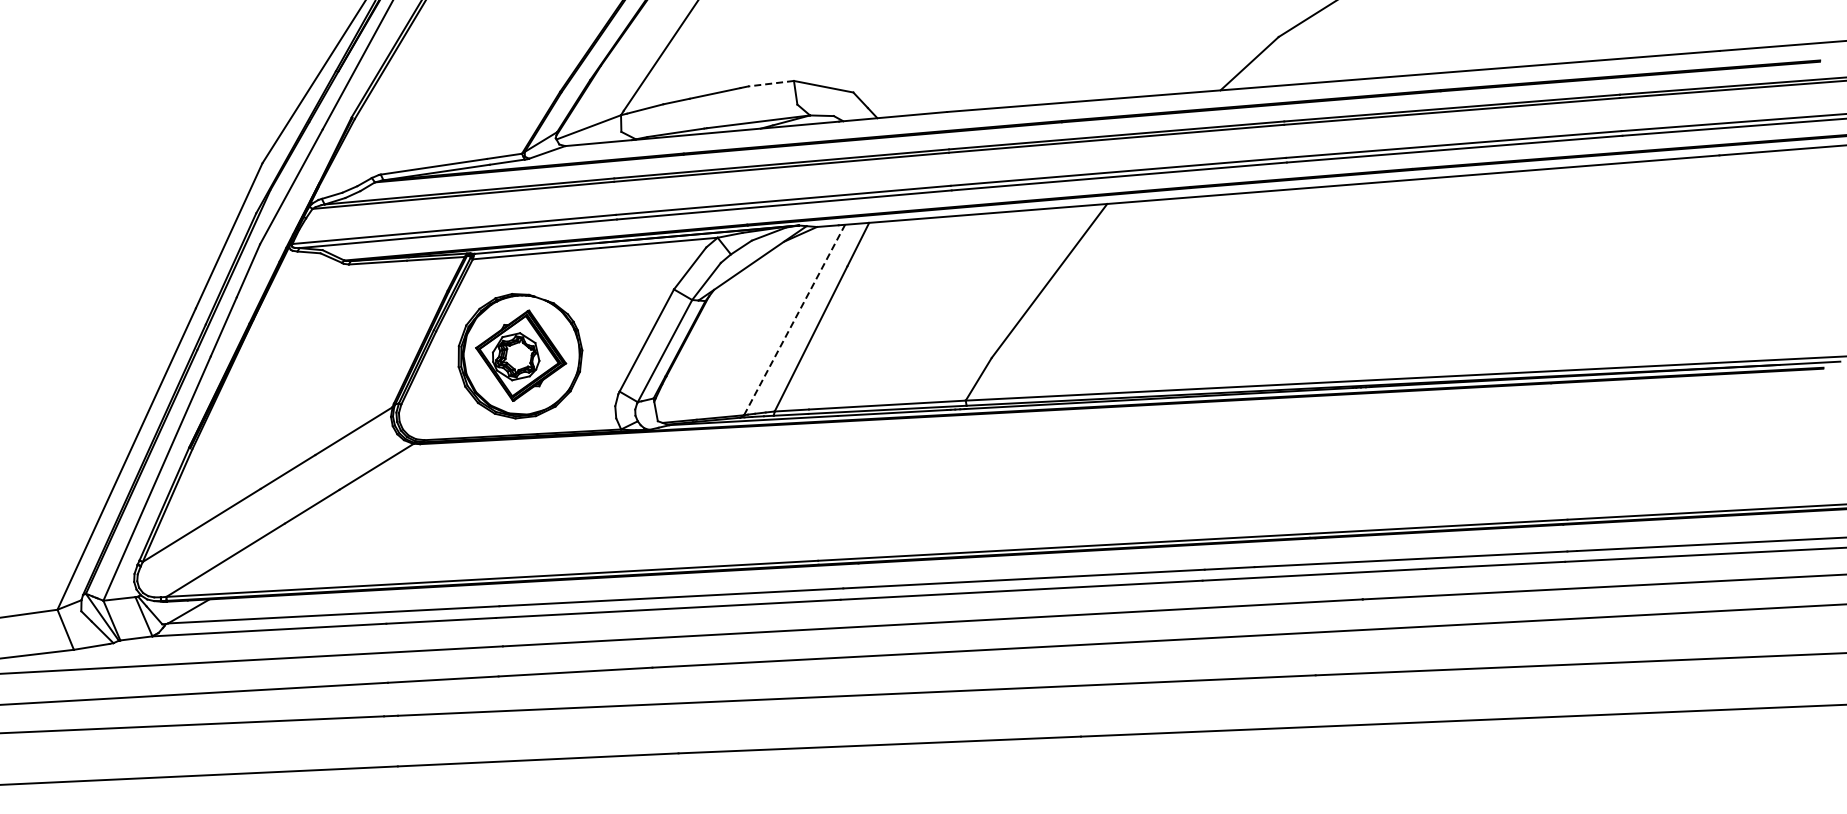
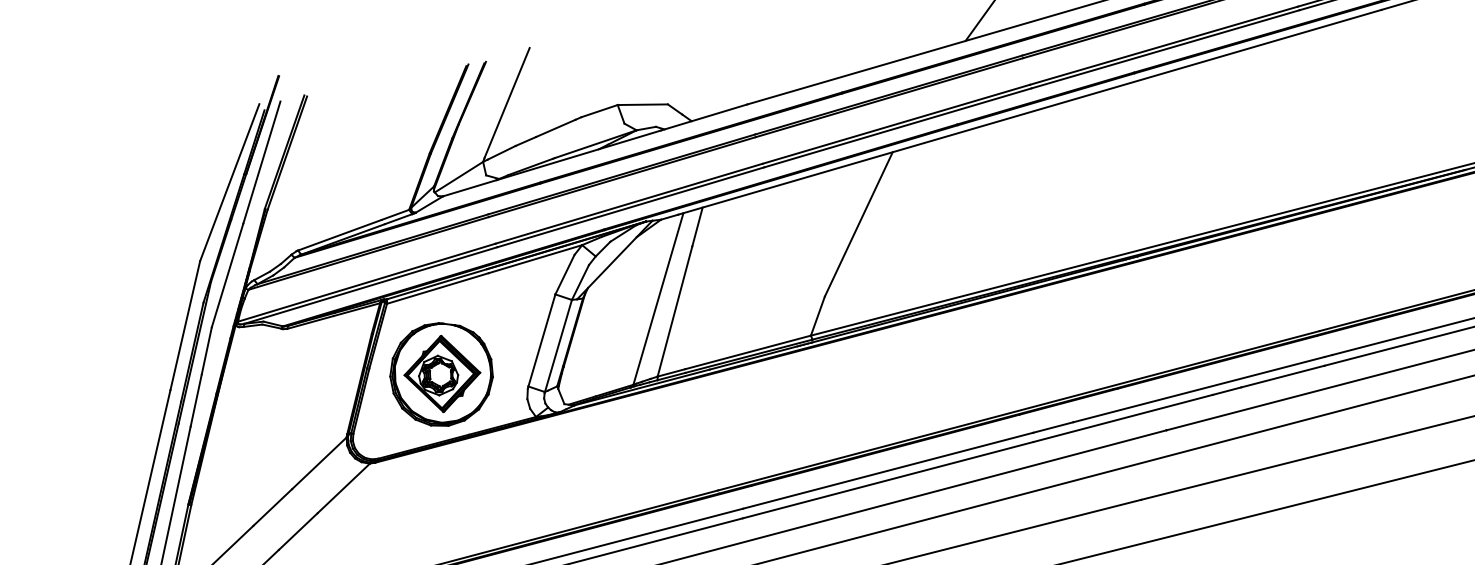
line: (770, 83) -> (599, 111), dashed -> solid
line: (794, 320) -> (658, 299), dashed -> solid

